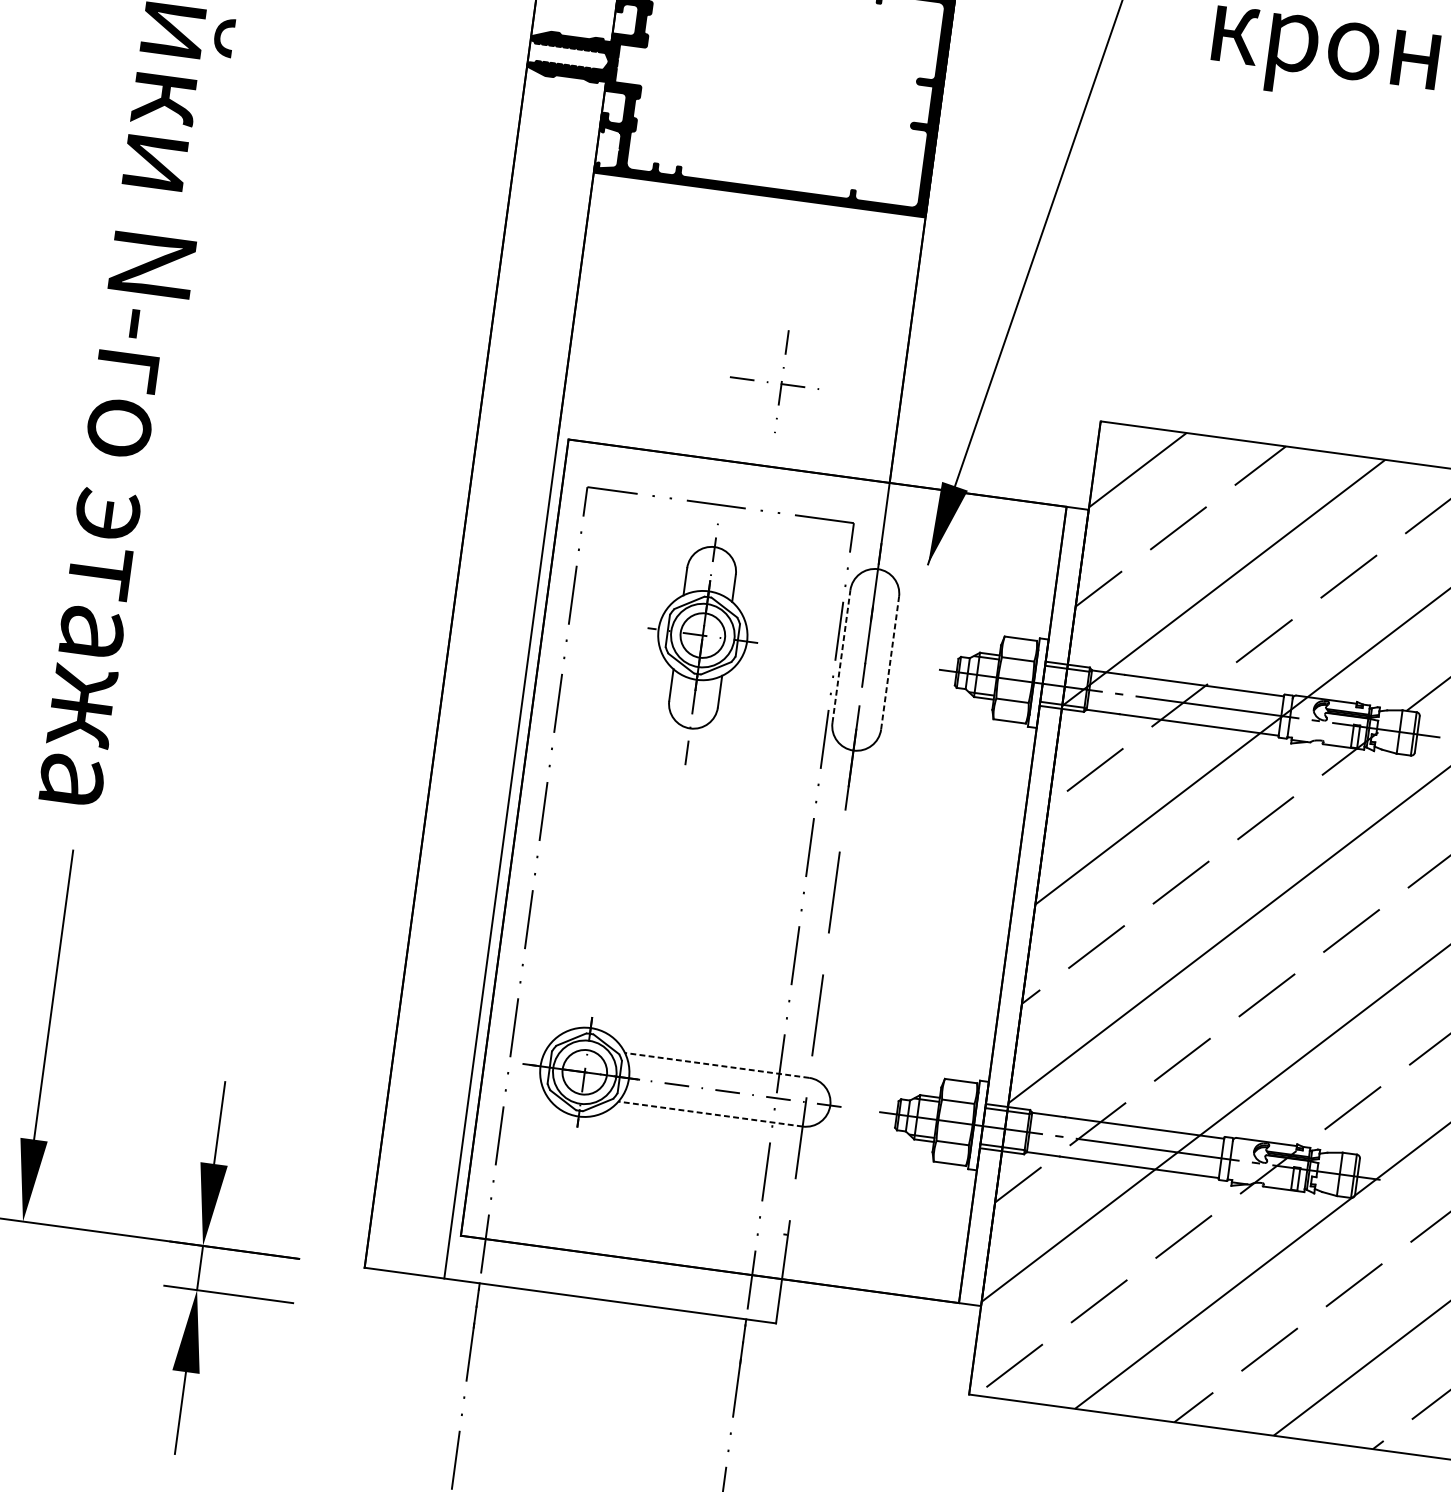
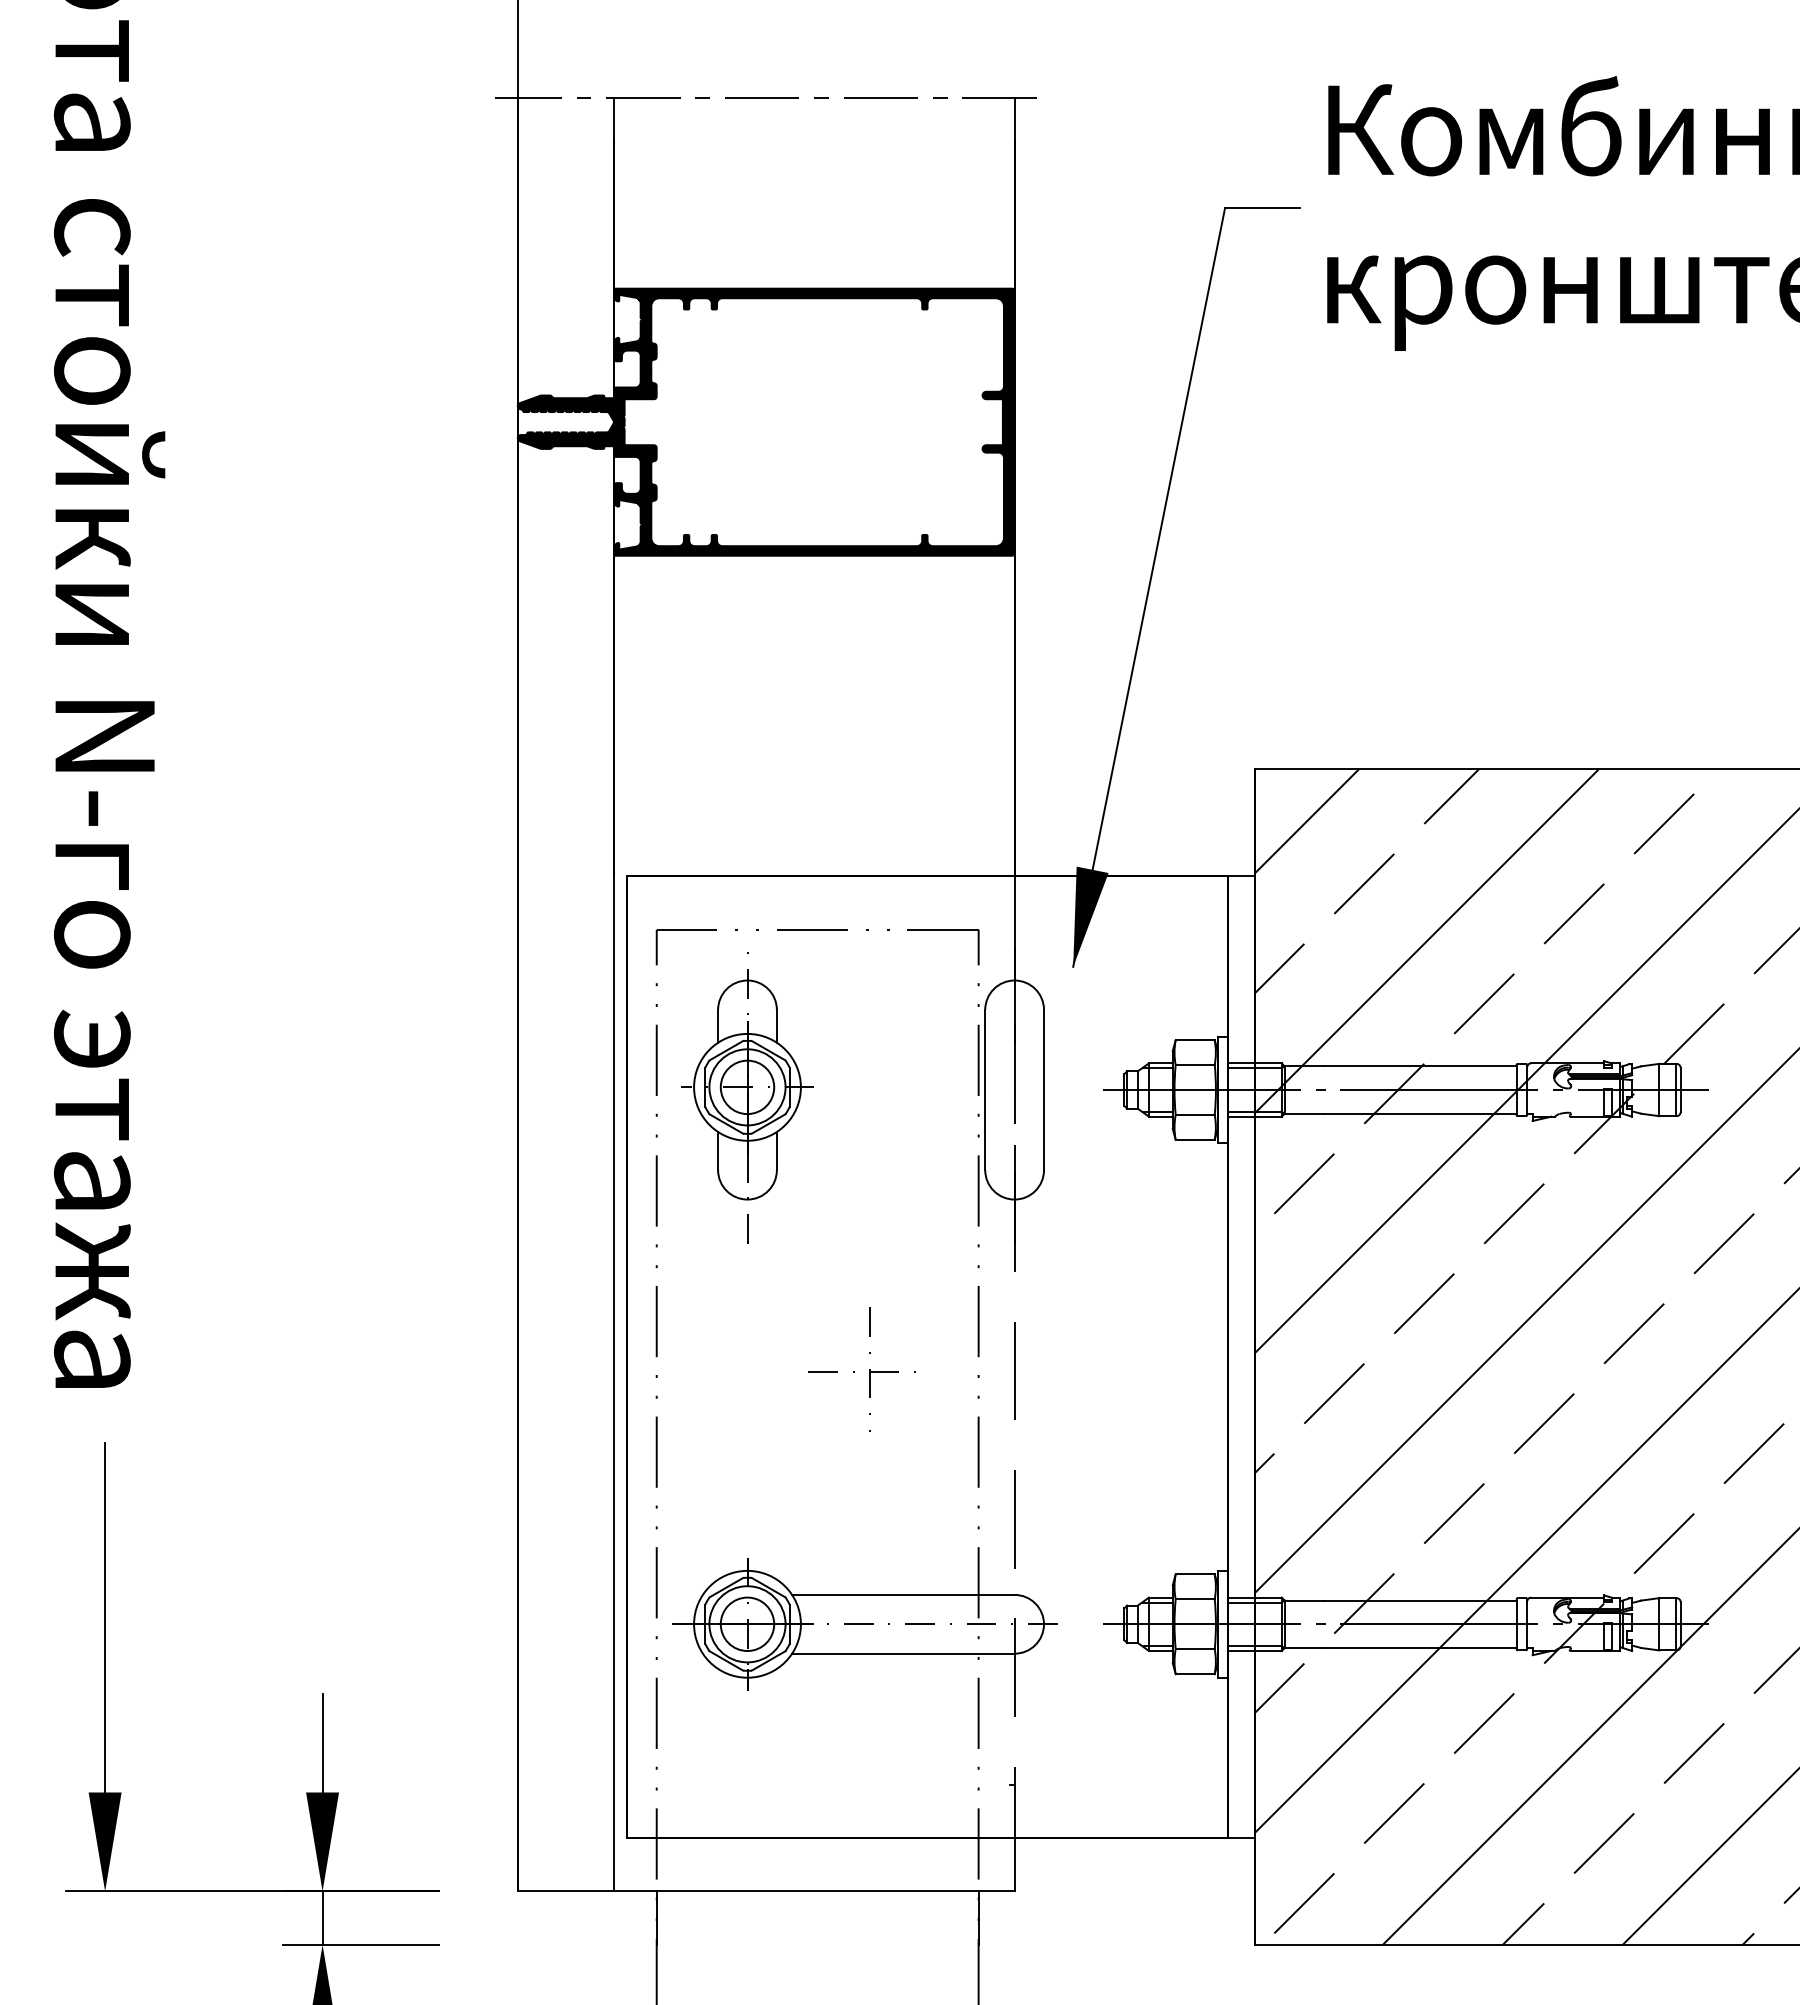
part: (768, 381) -> (854, 1371), moved
part: (701, 643) -> (747, 1097), moved
line: (841, 656) -> (985, 1089), dashed -> solid
line: (890, 662) -> (1044, 1089), dashed -> solid
line: (716, 1064) -> (902, 1594), dashed -> solid
line: (709, 1113) -> (902, 1653), dashed -> solid

